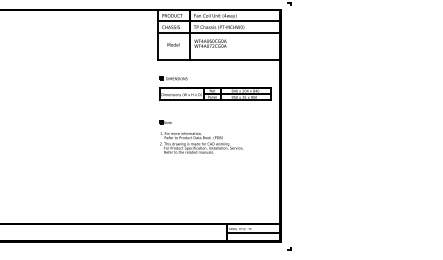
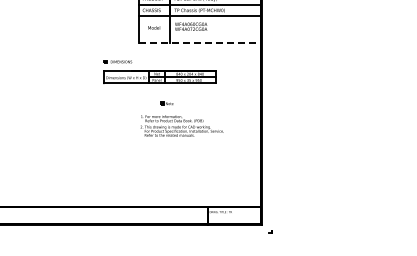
line: (219, 59) -> (200, 42), solid -> dashed
part: (215, 88) -> (160, 71), moved
part: (165, 122) -> (167, 103), moved
line: (253, 232) -> (234, 215), removed

